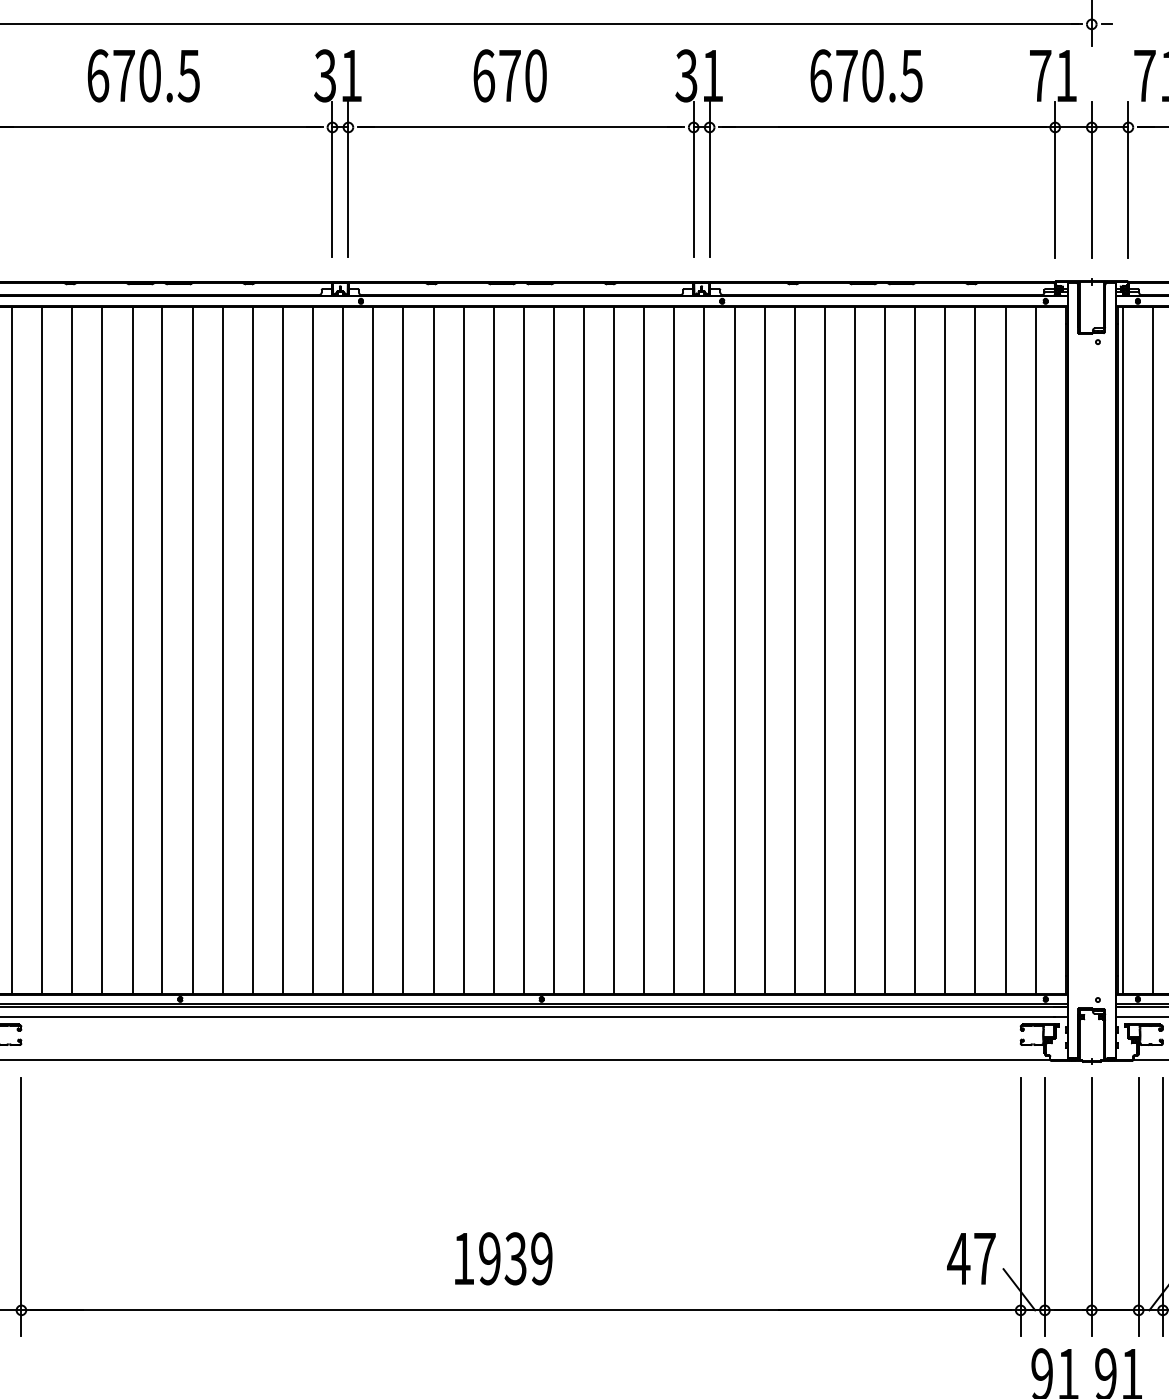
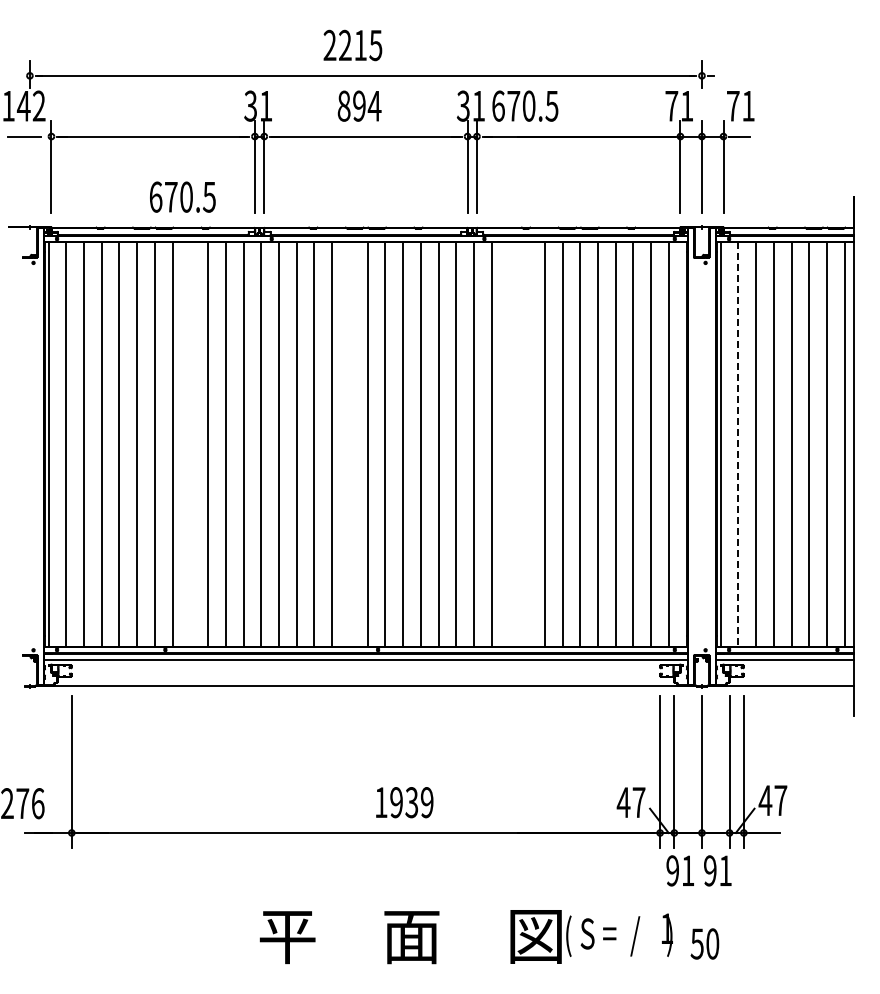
text: (143, 74) -> (182, 196), moved
text: (510, 74) -> (359, 105), 670 -> 894
text: (866, 74) -> (525, 105), moved
line: (223, 650) -> (190, 444), removed
line: (493, 650) -> (349, 444), removed
line: (764, 650) -> (509, 444), removed
line: (795, 650) -> (527, 444), removed
line: (1153, 650) -> (738, 444), solid -> dashed
text: (503, 1258) -> (404, 802), moved

